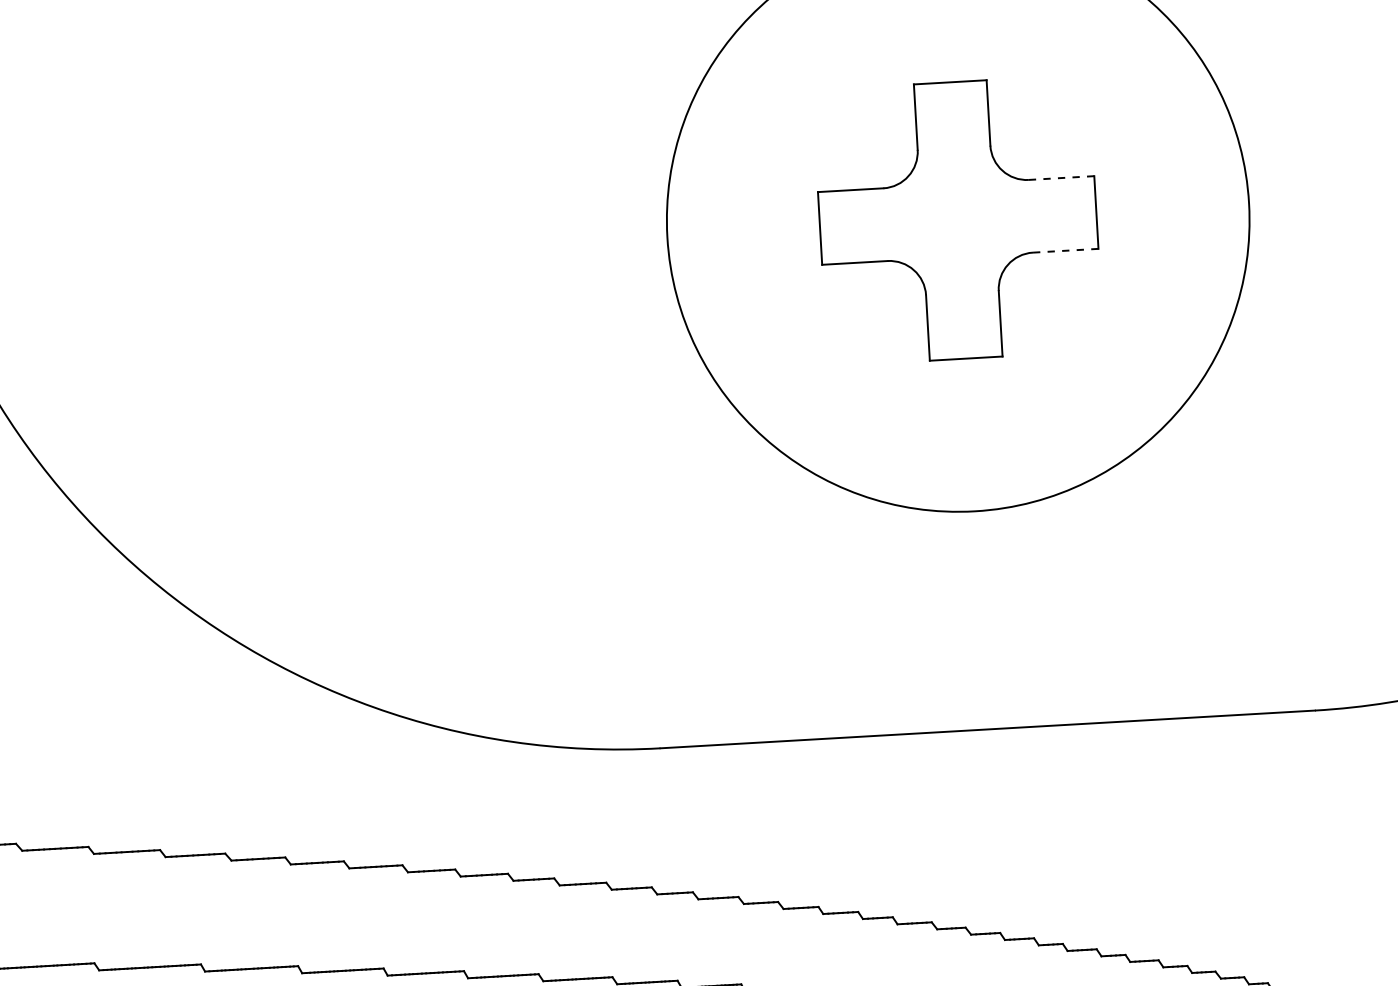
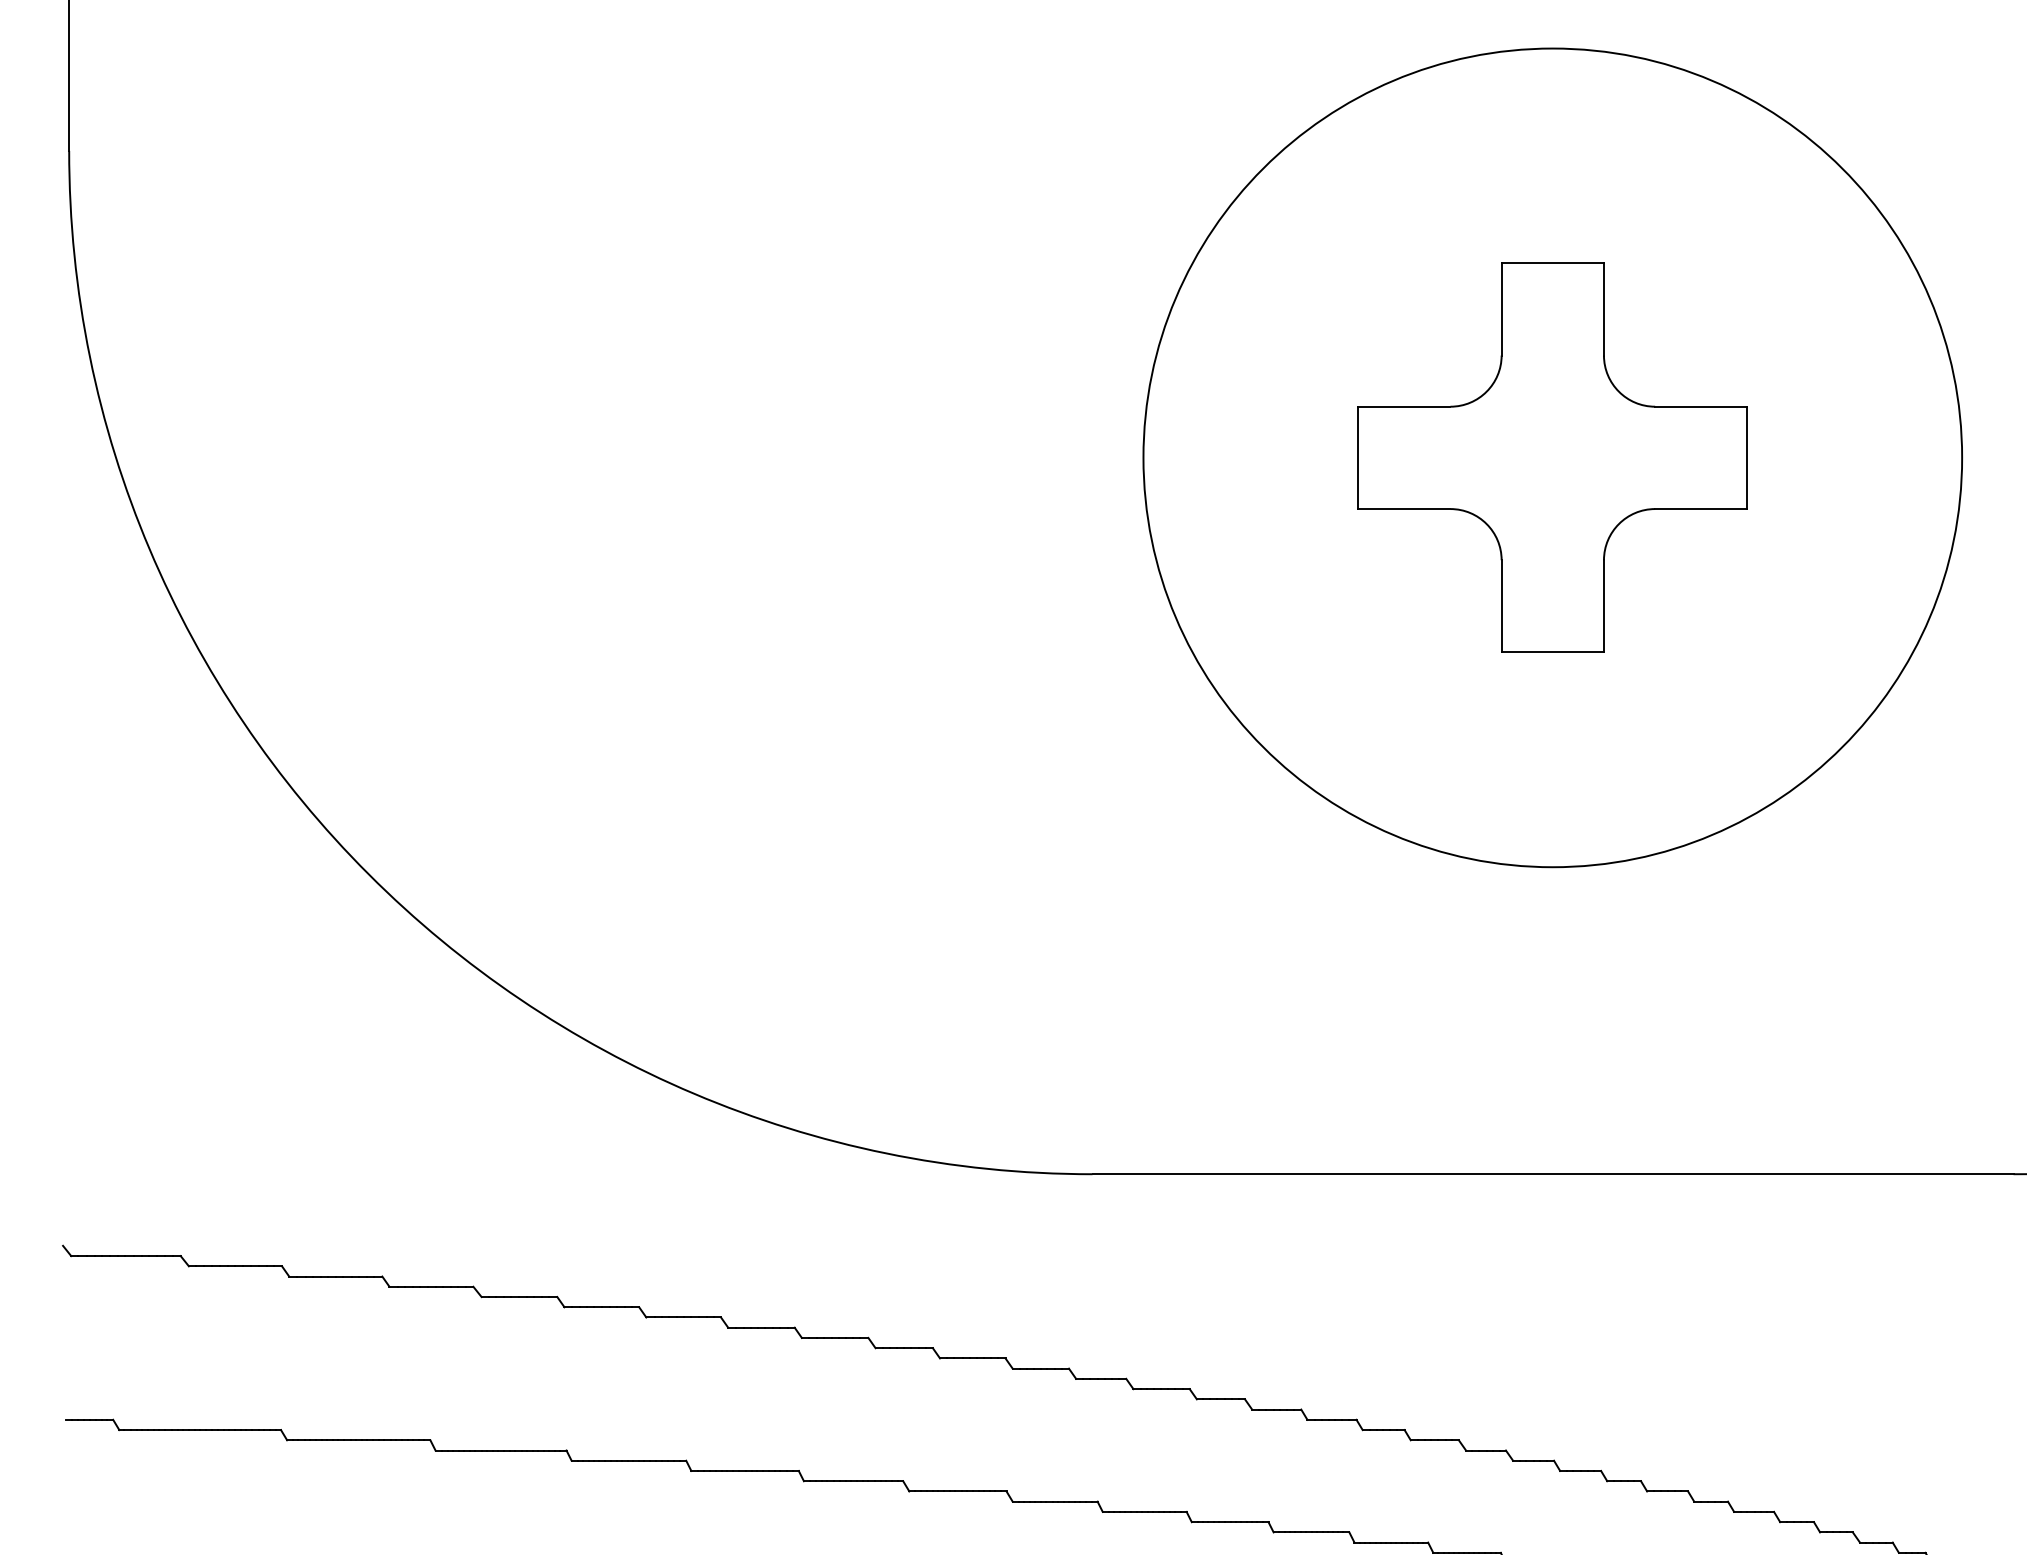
line: (1061, 177) -> (1701, 406), dashed -> solid
line: (1065, 251) -> (1700, 509), dashed -> solid

